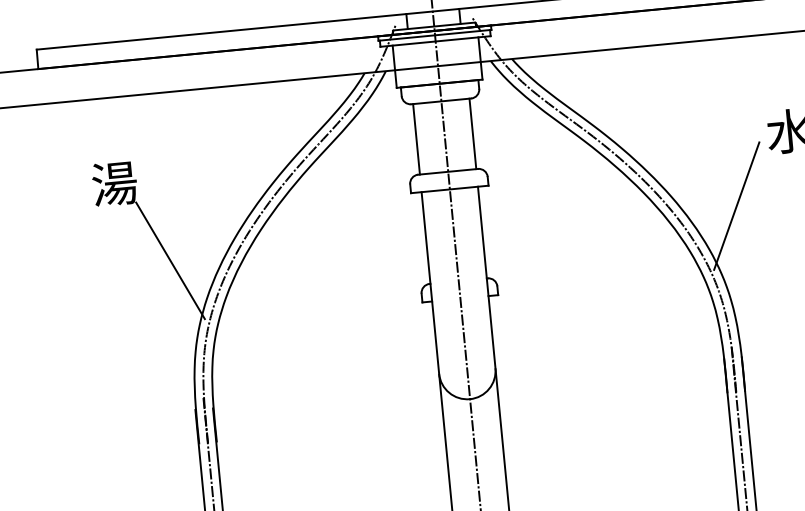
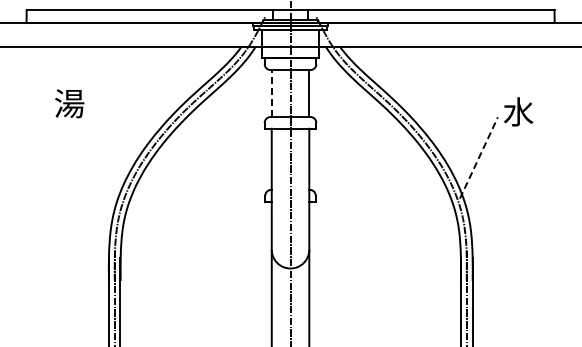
line: (416, 139) -> (271, 93), solid -> dashed
line: (736, 206) -> (478, 158), solid -> dashed
line: (170, 259) -> (101, 157), removed

